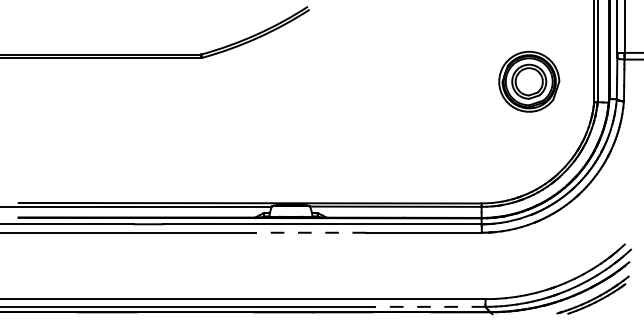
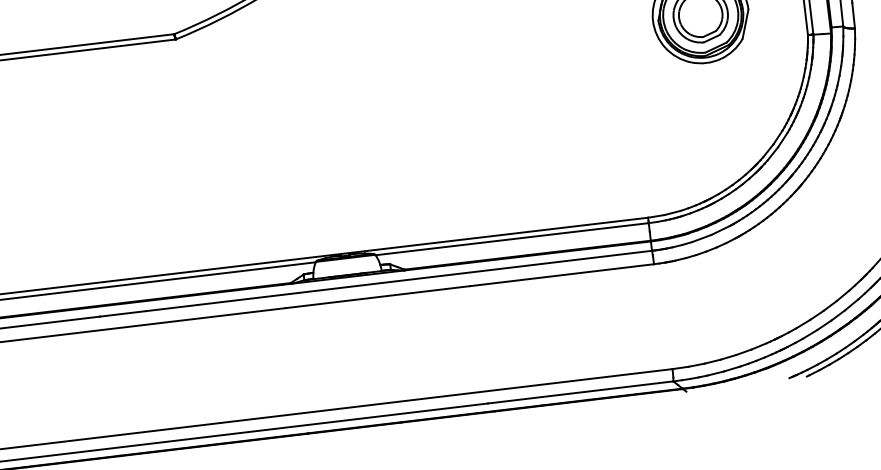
line: (308, 232) -> (378, 296), dashed -> solid
line: (426, 306) -> (580, 391), dashed -> solid

